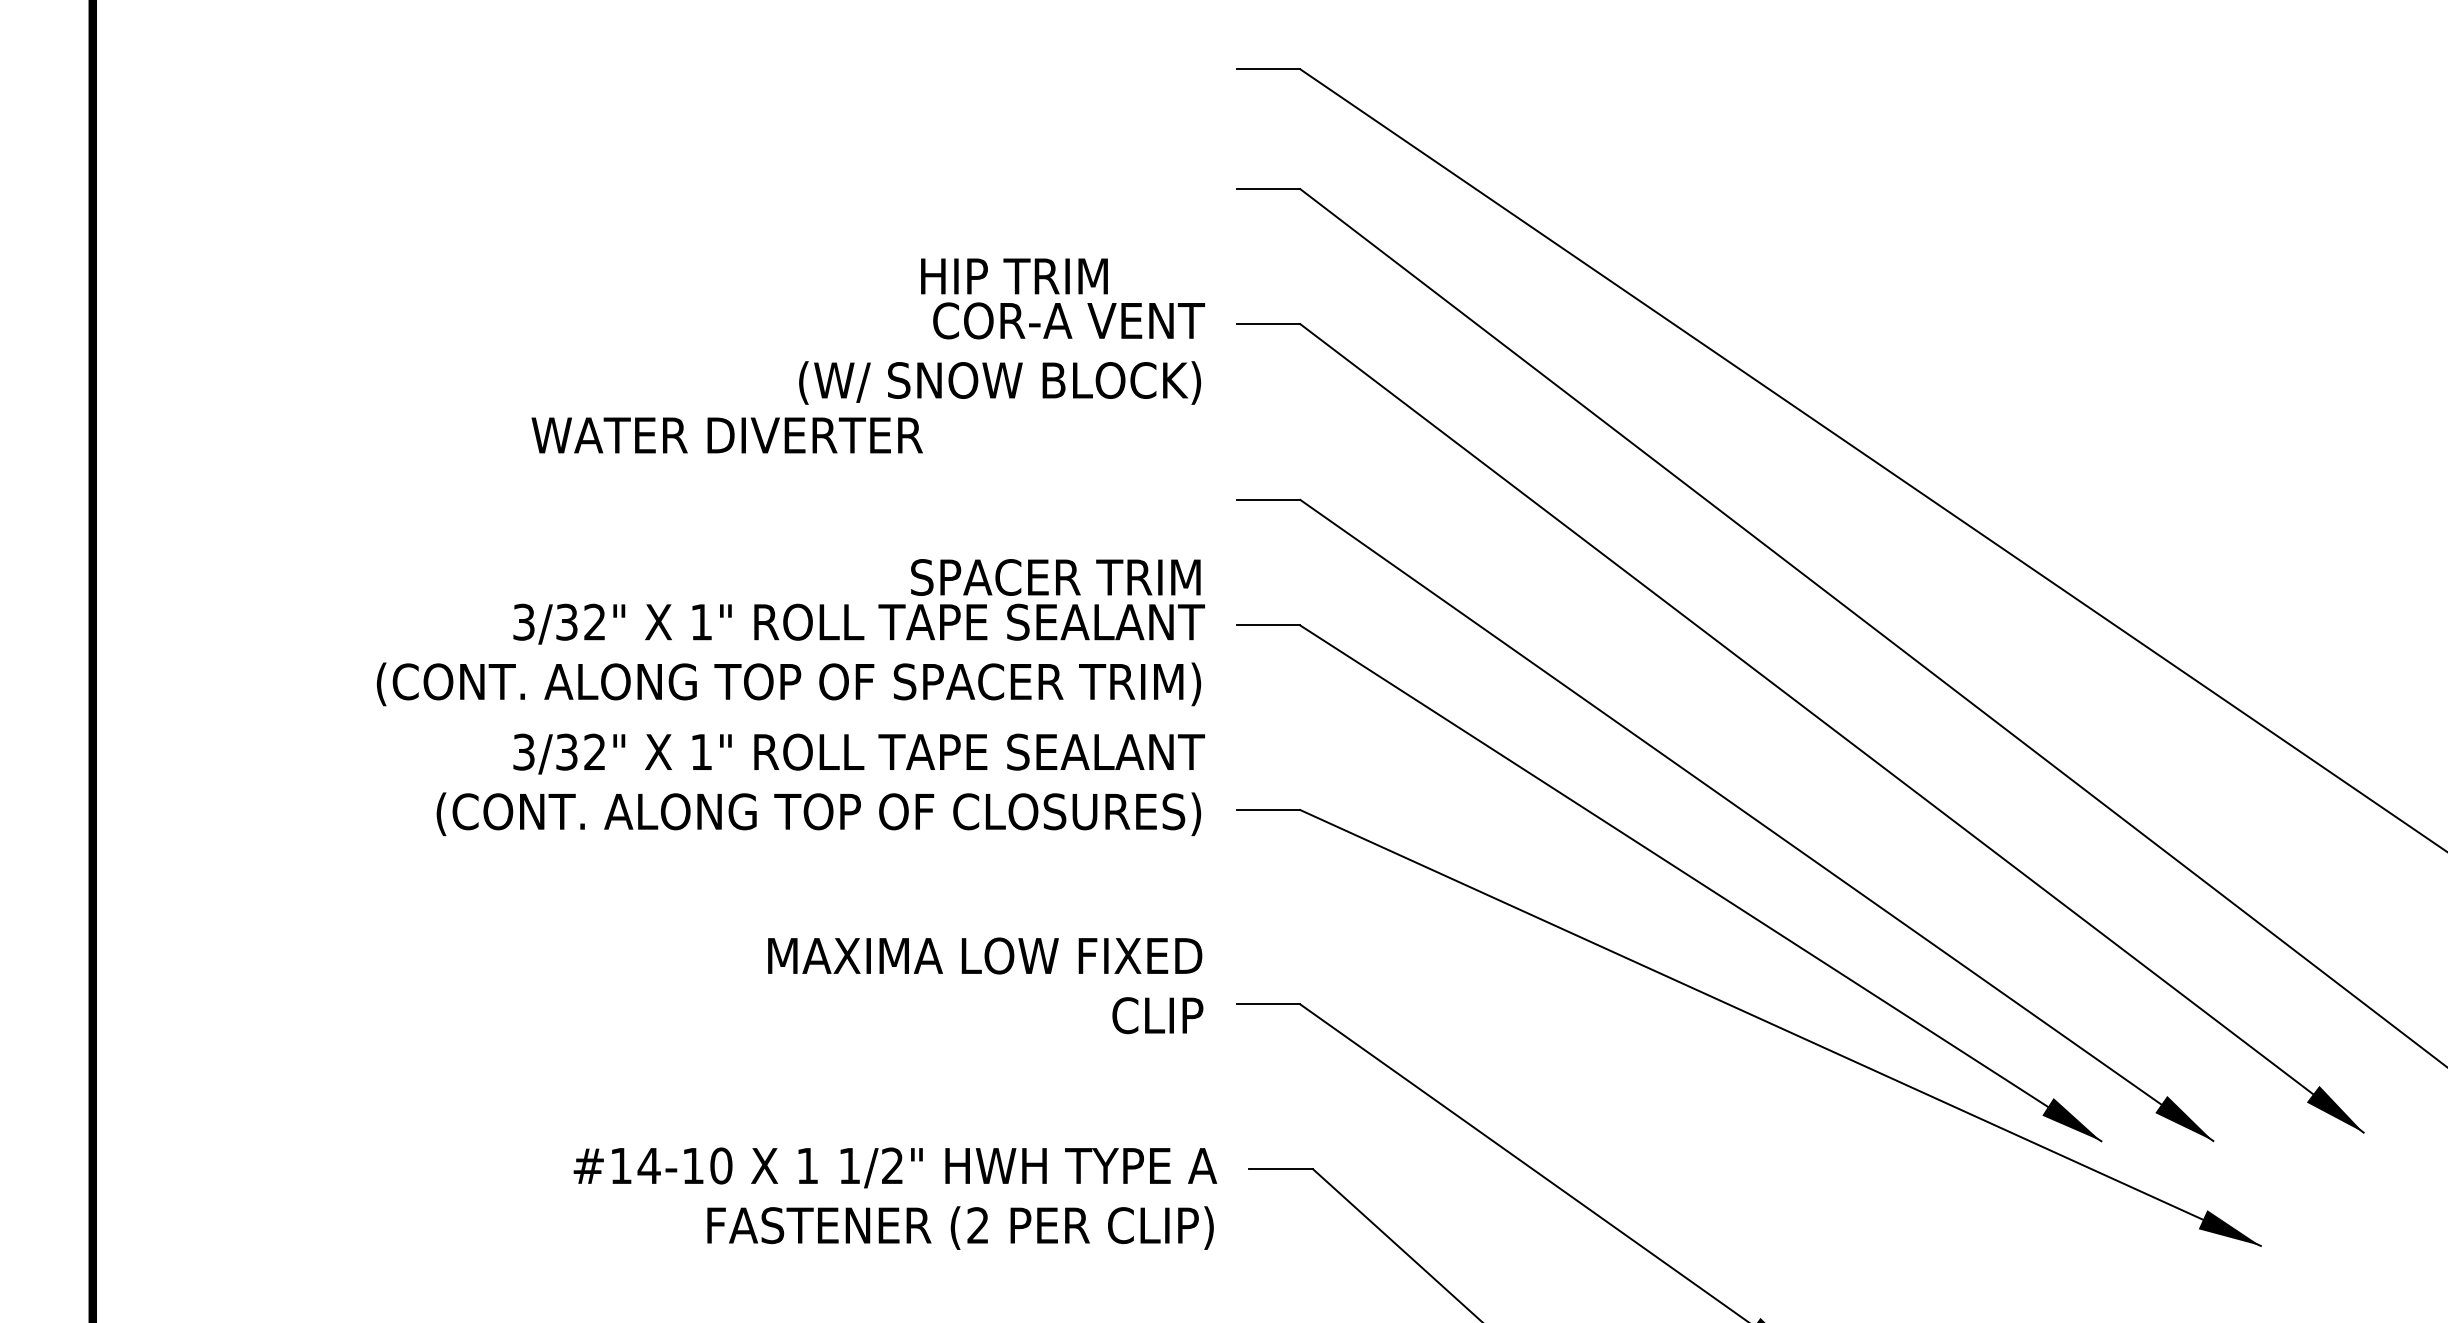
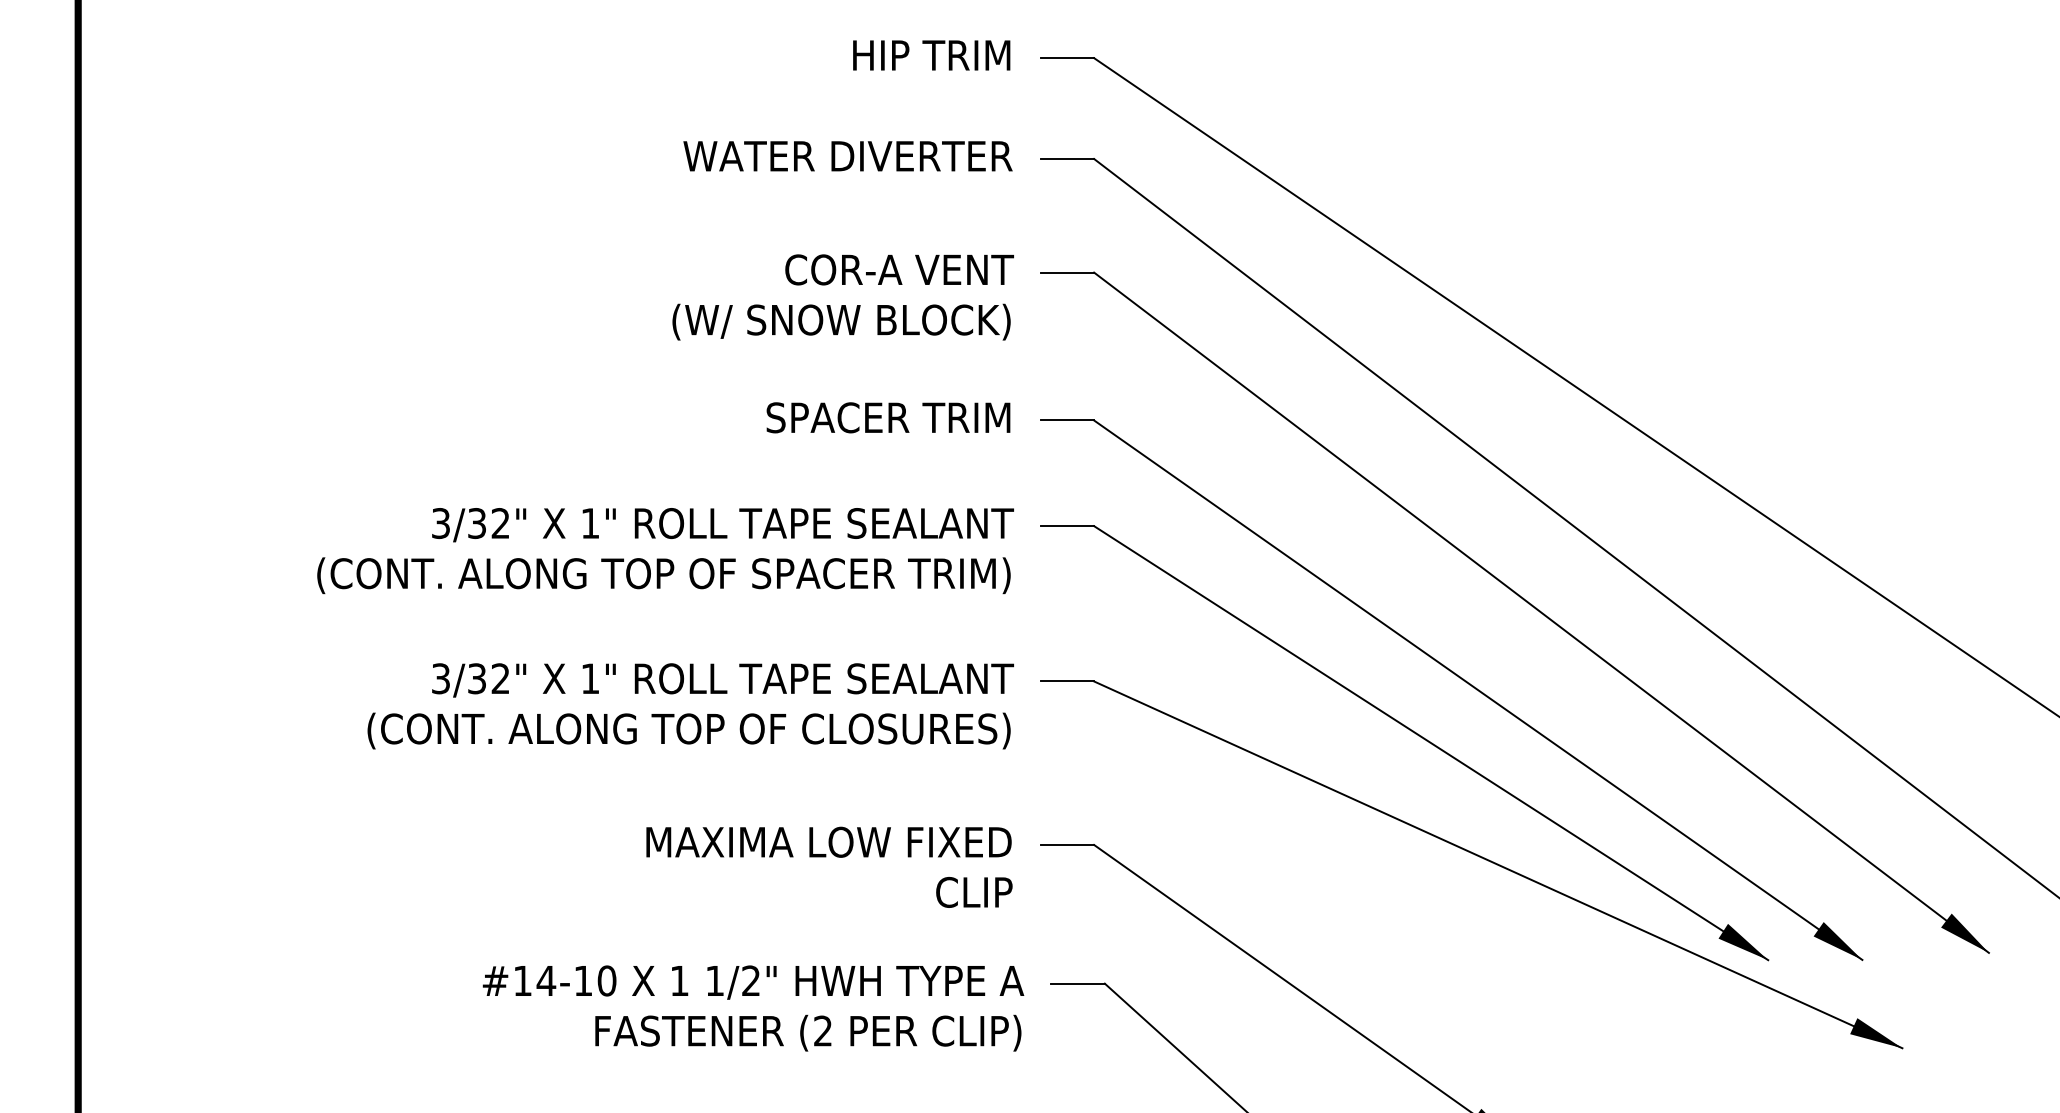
text: (1014, 276) -> (931, 55), moved
text: (726, 435) -> (847, 156), moved
text: (1055, 577) -> (888, 417), moved
text: (820, 785) -> (690, 706), moved
text: (985, 984) -> (829, 866), moved

